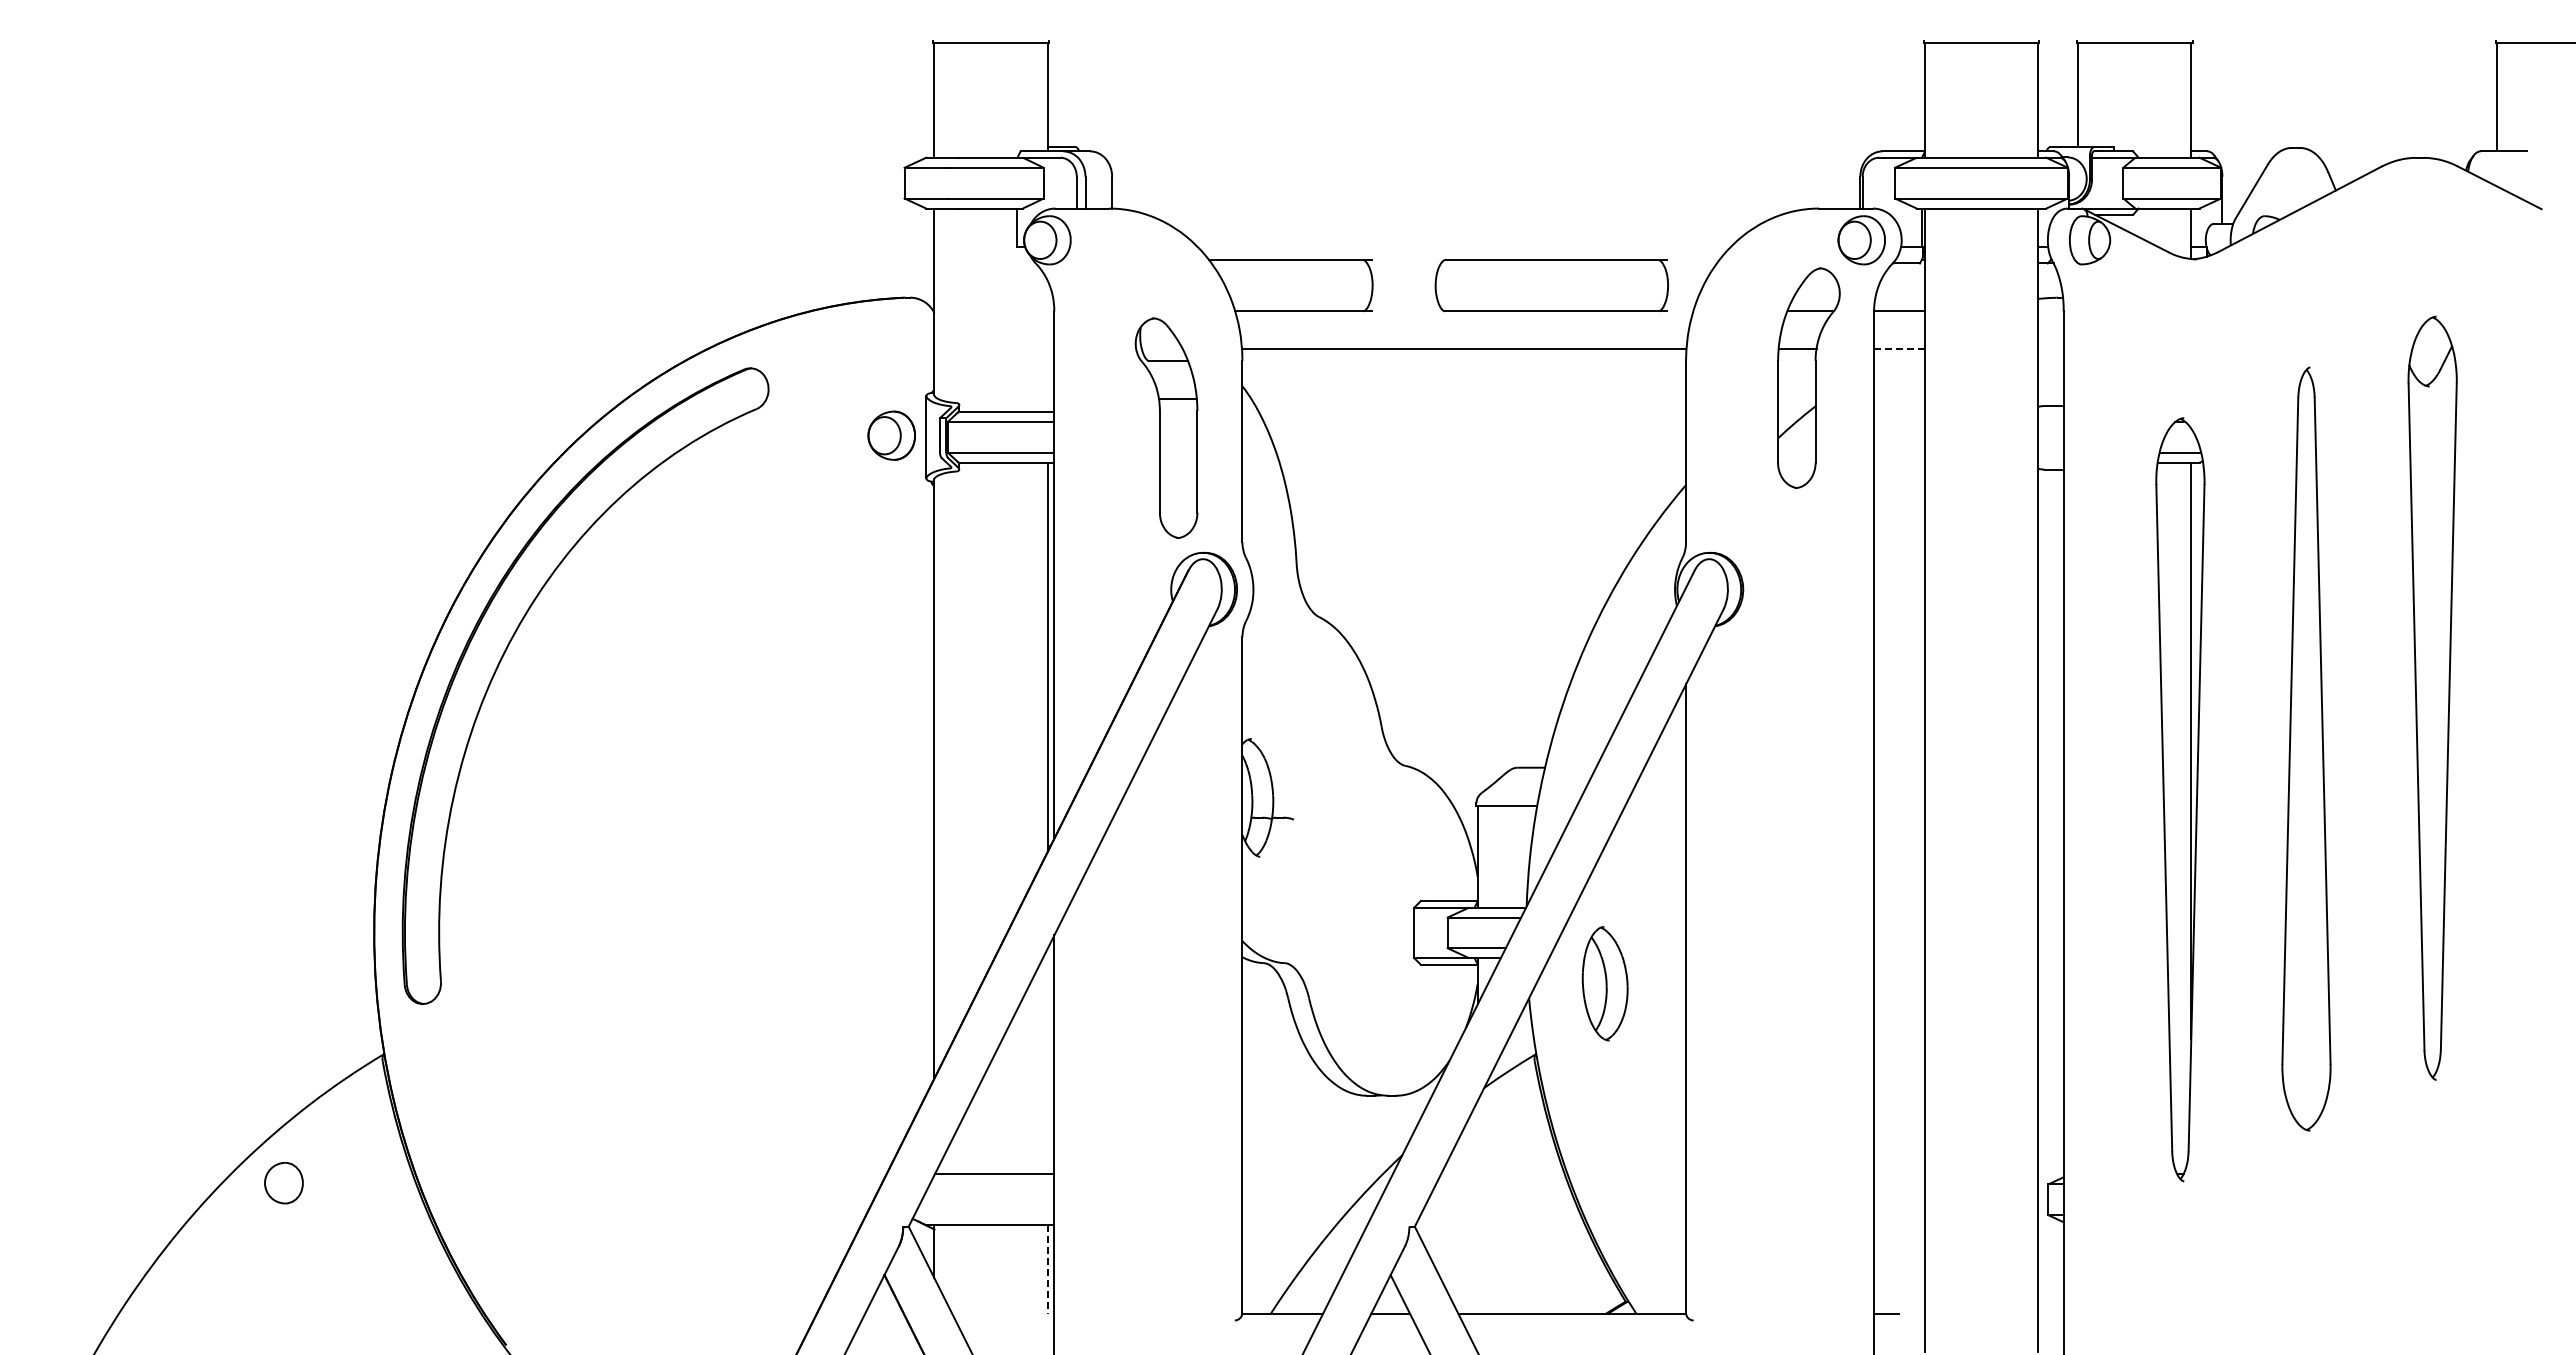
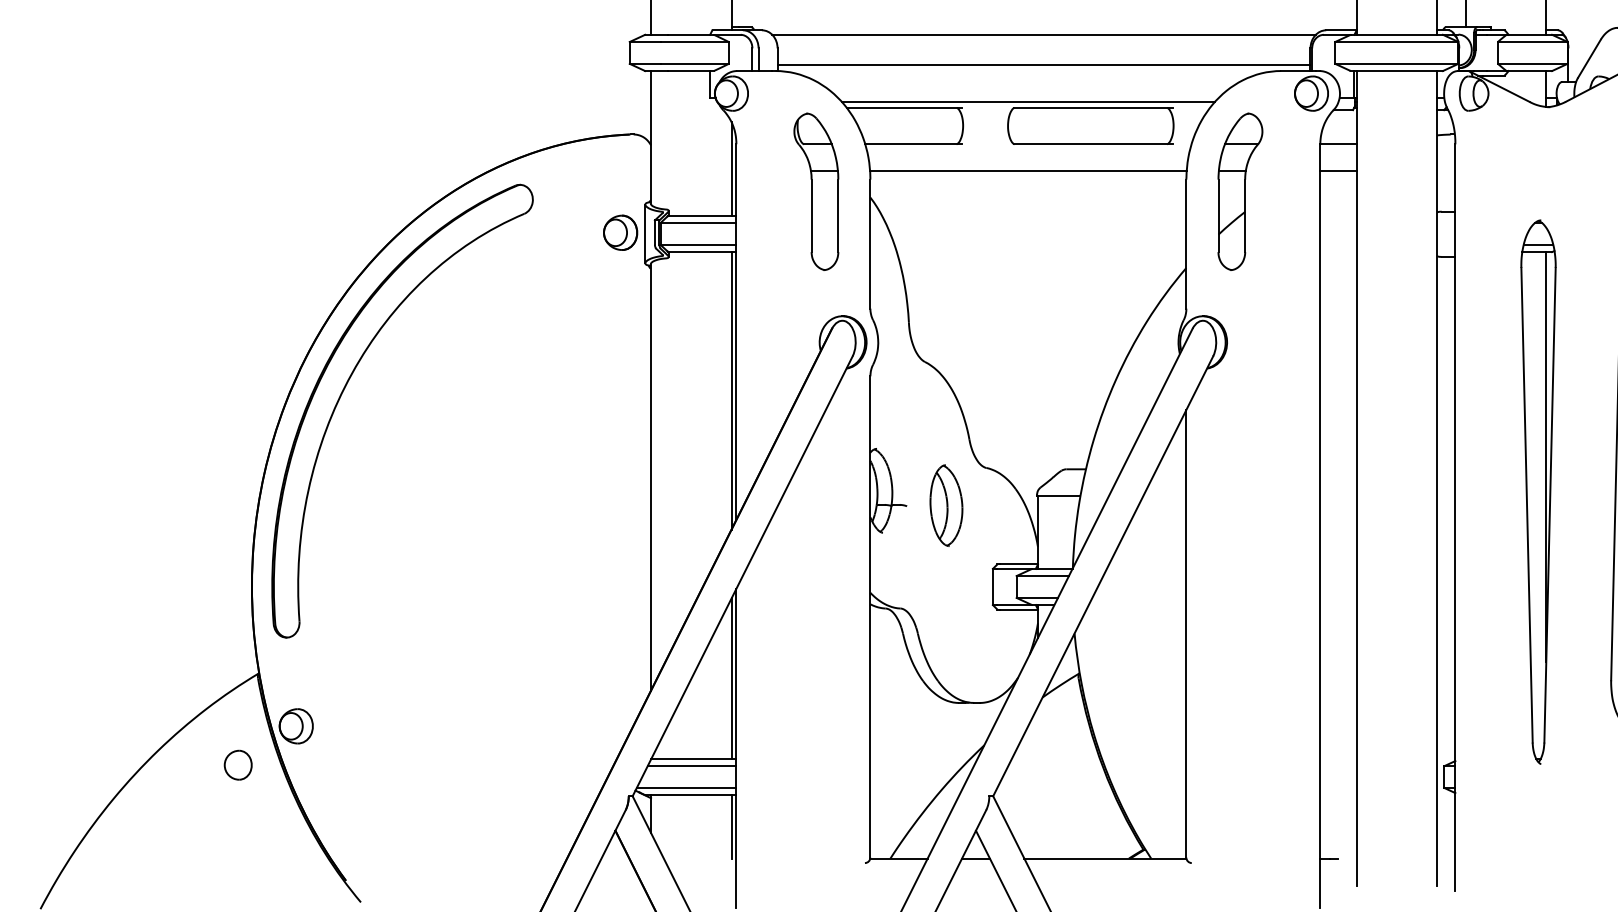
line: (1486, 157) -> (1044, 34), added
line: (1486, 200) -> (1044, 65), added
line: (1463, 251) -> (1027, 101), added
line: (1047, 345) -> (731, 168), added
line: (1900, 349) -> (1339, 171), dashed -> solid
part: (1808, 377) -> (1240, 191), moved
part: (1166, 427) -> (816, 191), moved
part: (1604, 983) -> (945, 505), moved
line: (1047, 1061) -> (731, 678), added
part: (436, 1128) -> (296, 726), added
part: (283, 1183) -> (237, 765), moved
line: (991, 1184) -> (691, 766), added
line: (984, 1215) -> (686, 788), added
line: (1047, 1270) -> (731, 827), dashed -> solid

